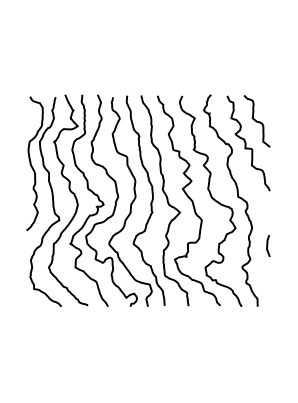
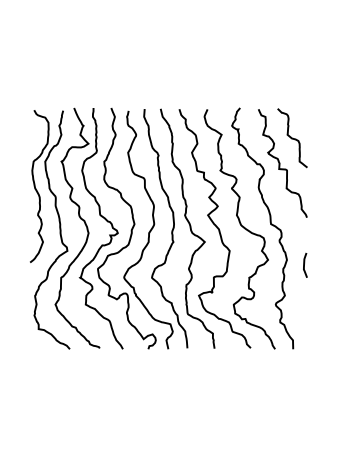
curve: (268, 245) -> (305, 264), moved

